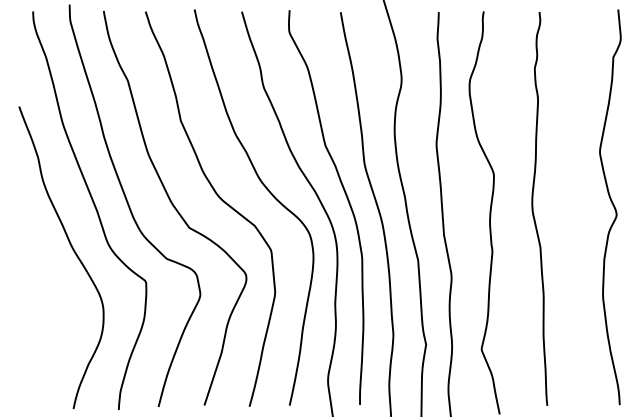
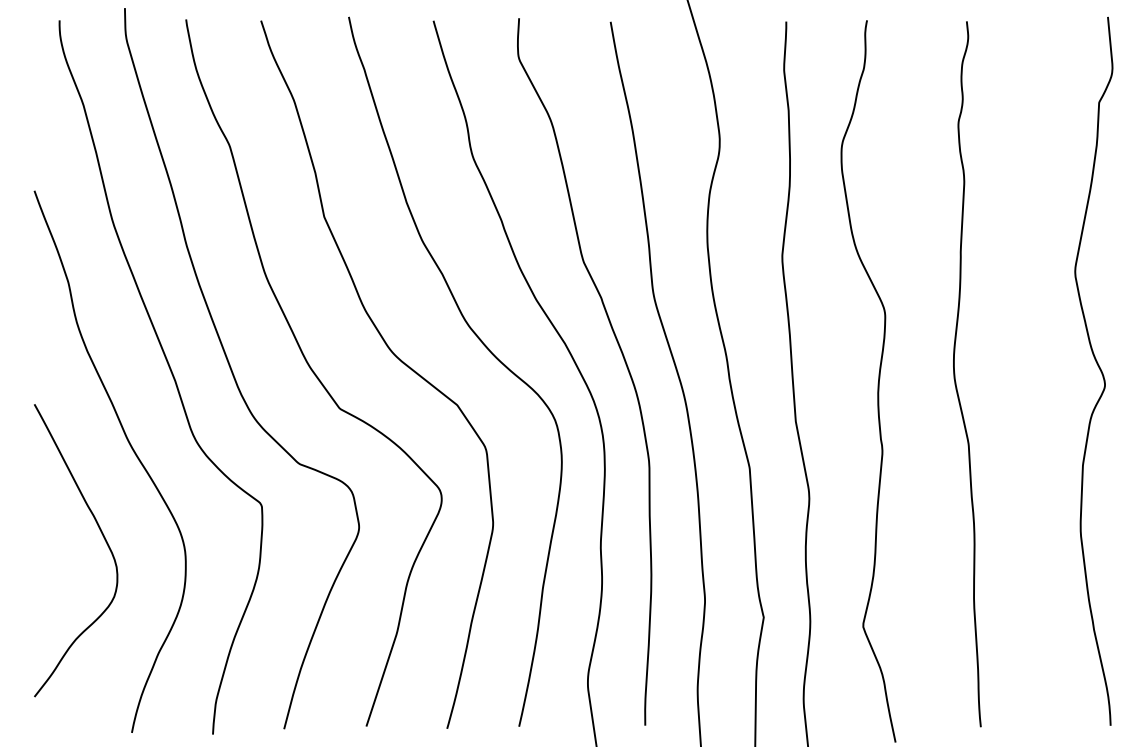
curve: (56, 299) -> (101, 536), added

